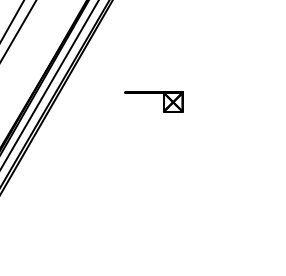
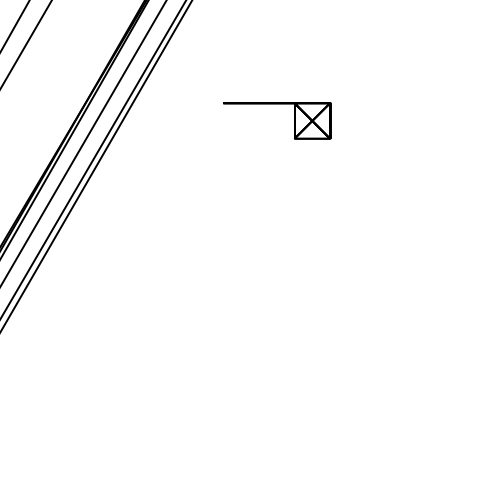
part: (153, 93) -> (276, 104), moved

